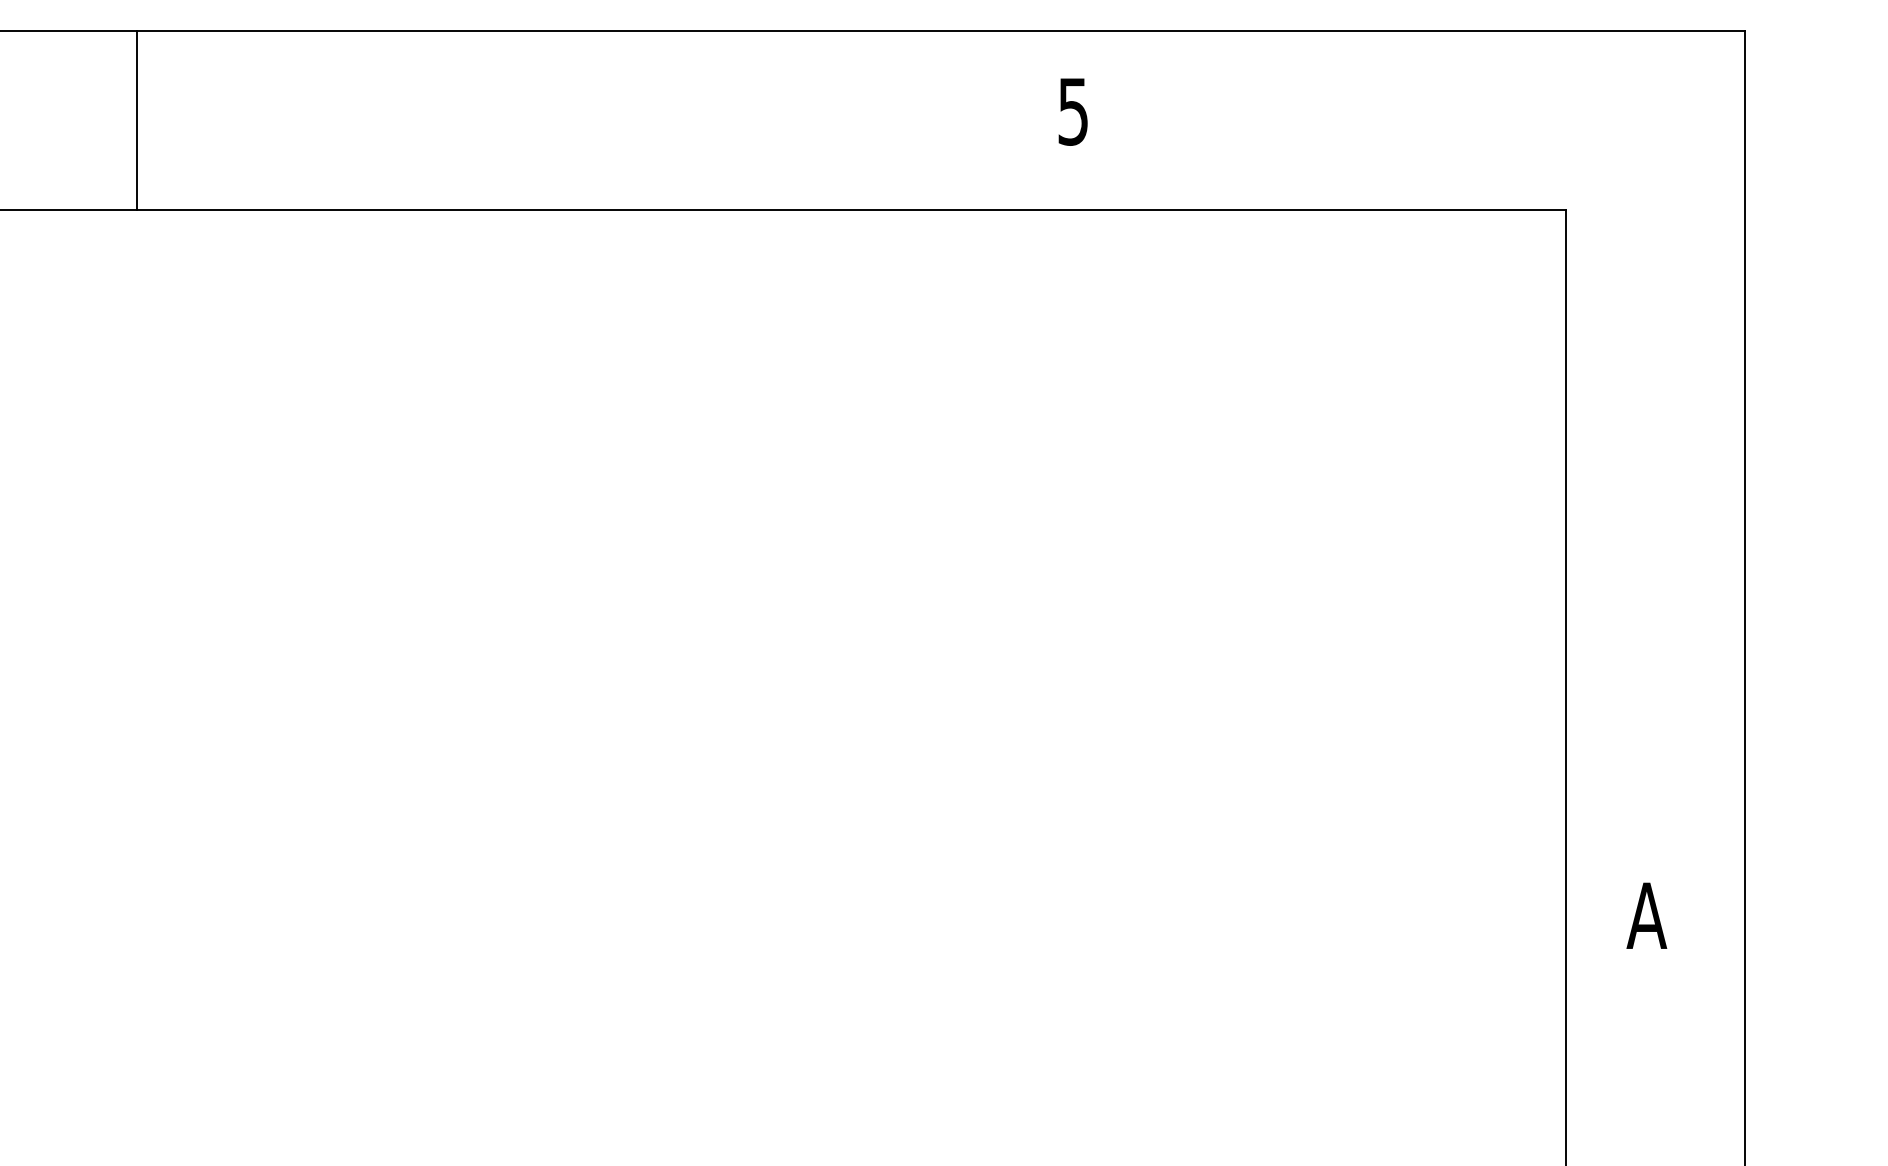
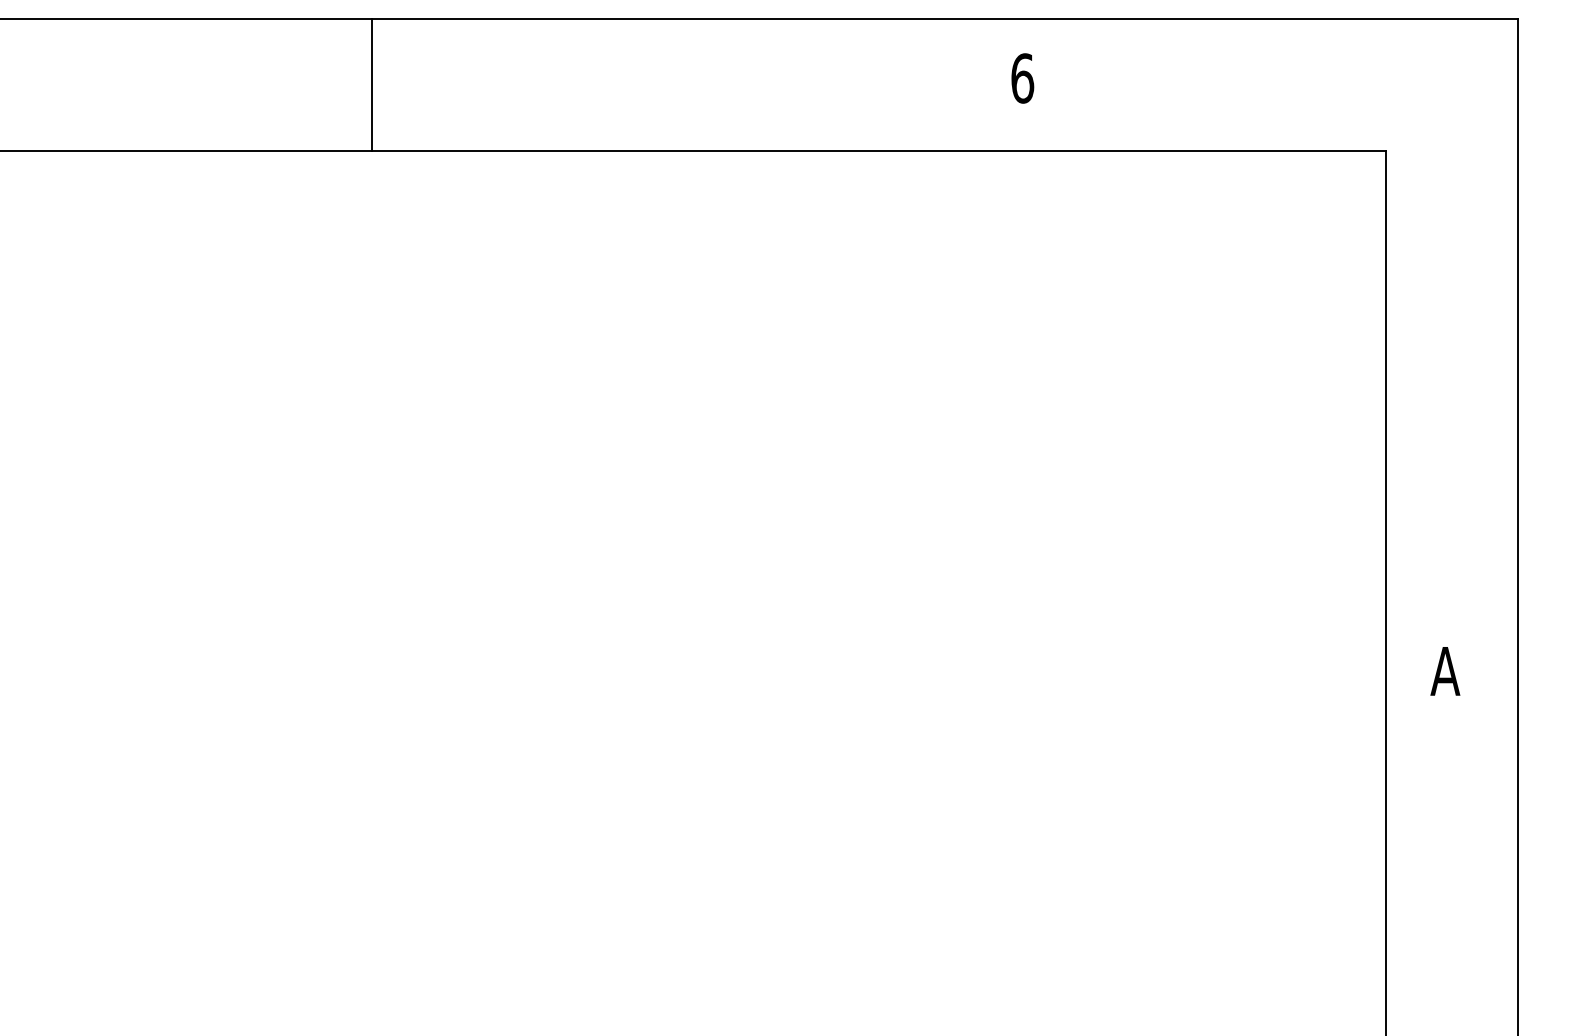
text: (1073, 111) -> (1022, 78), 5 -> 6
line: (137, 119) -> (371, 84), moved

